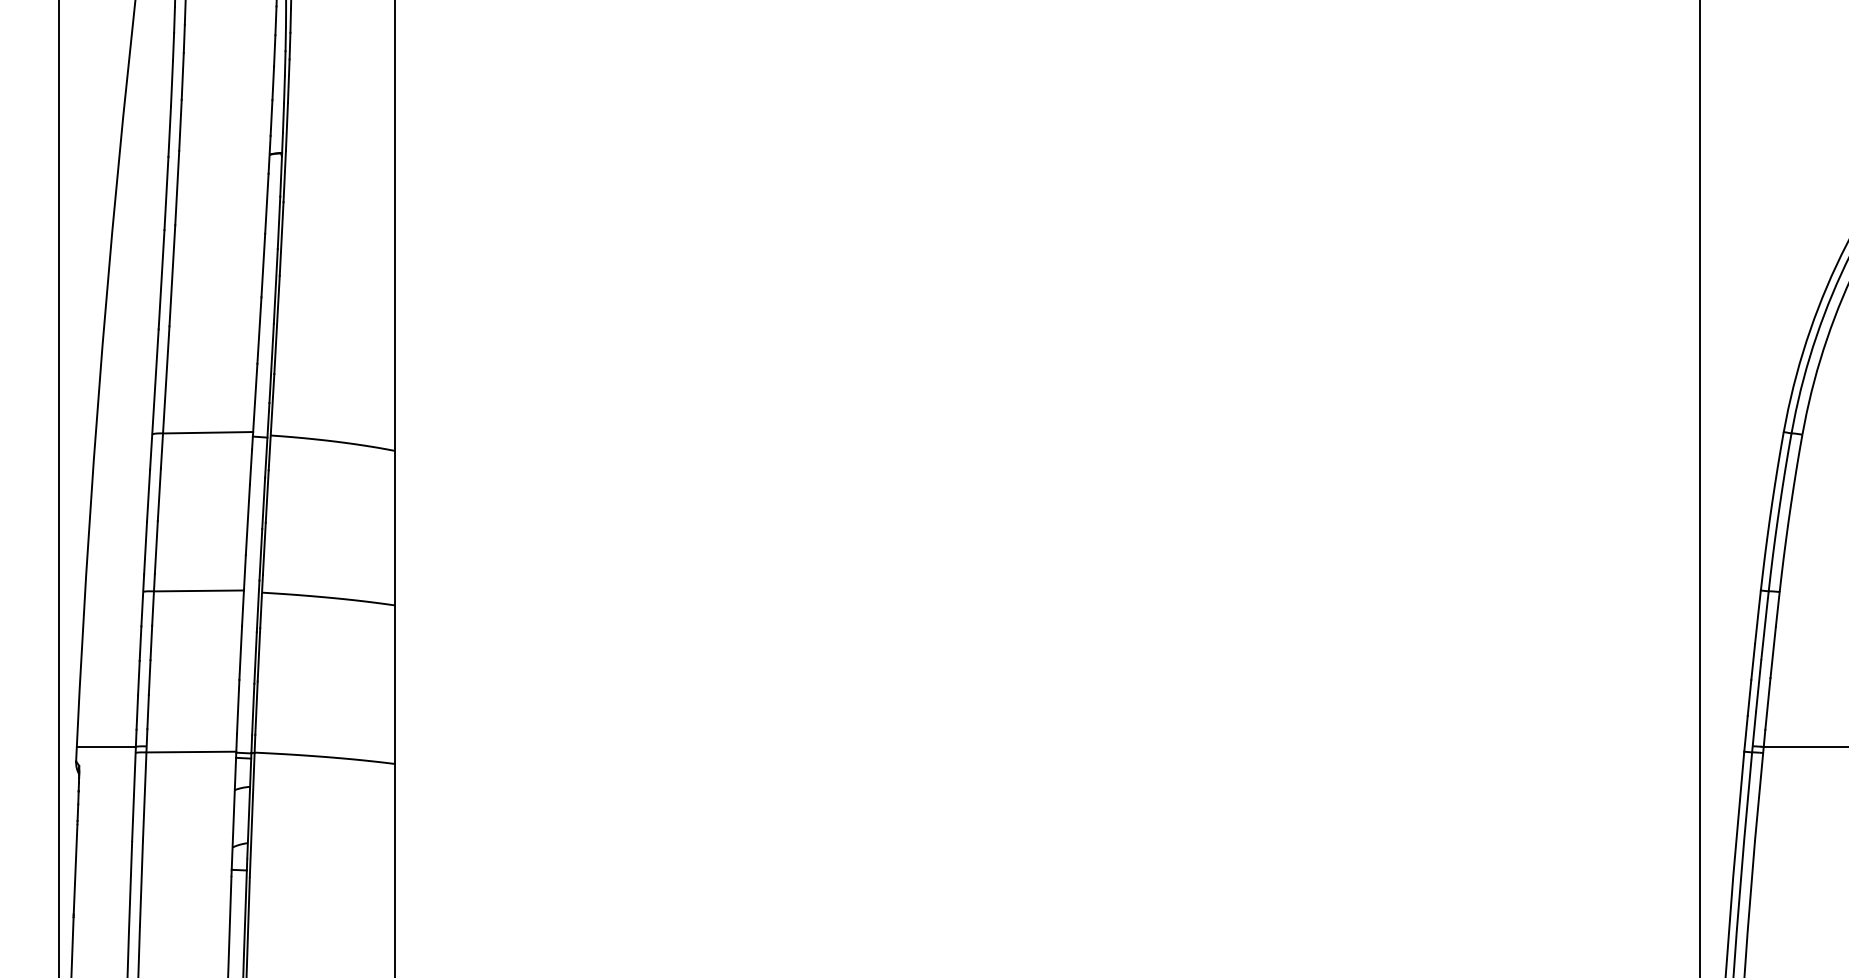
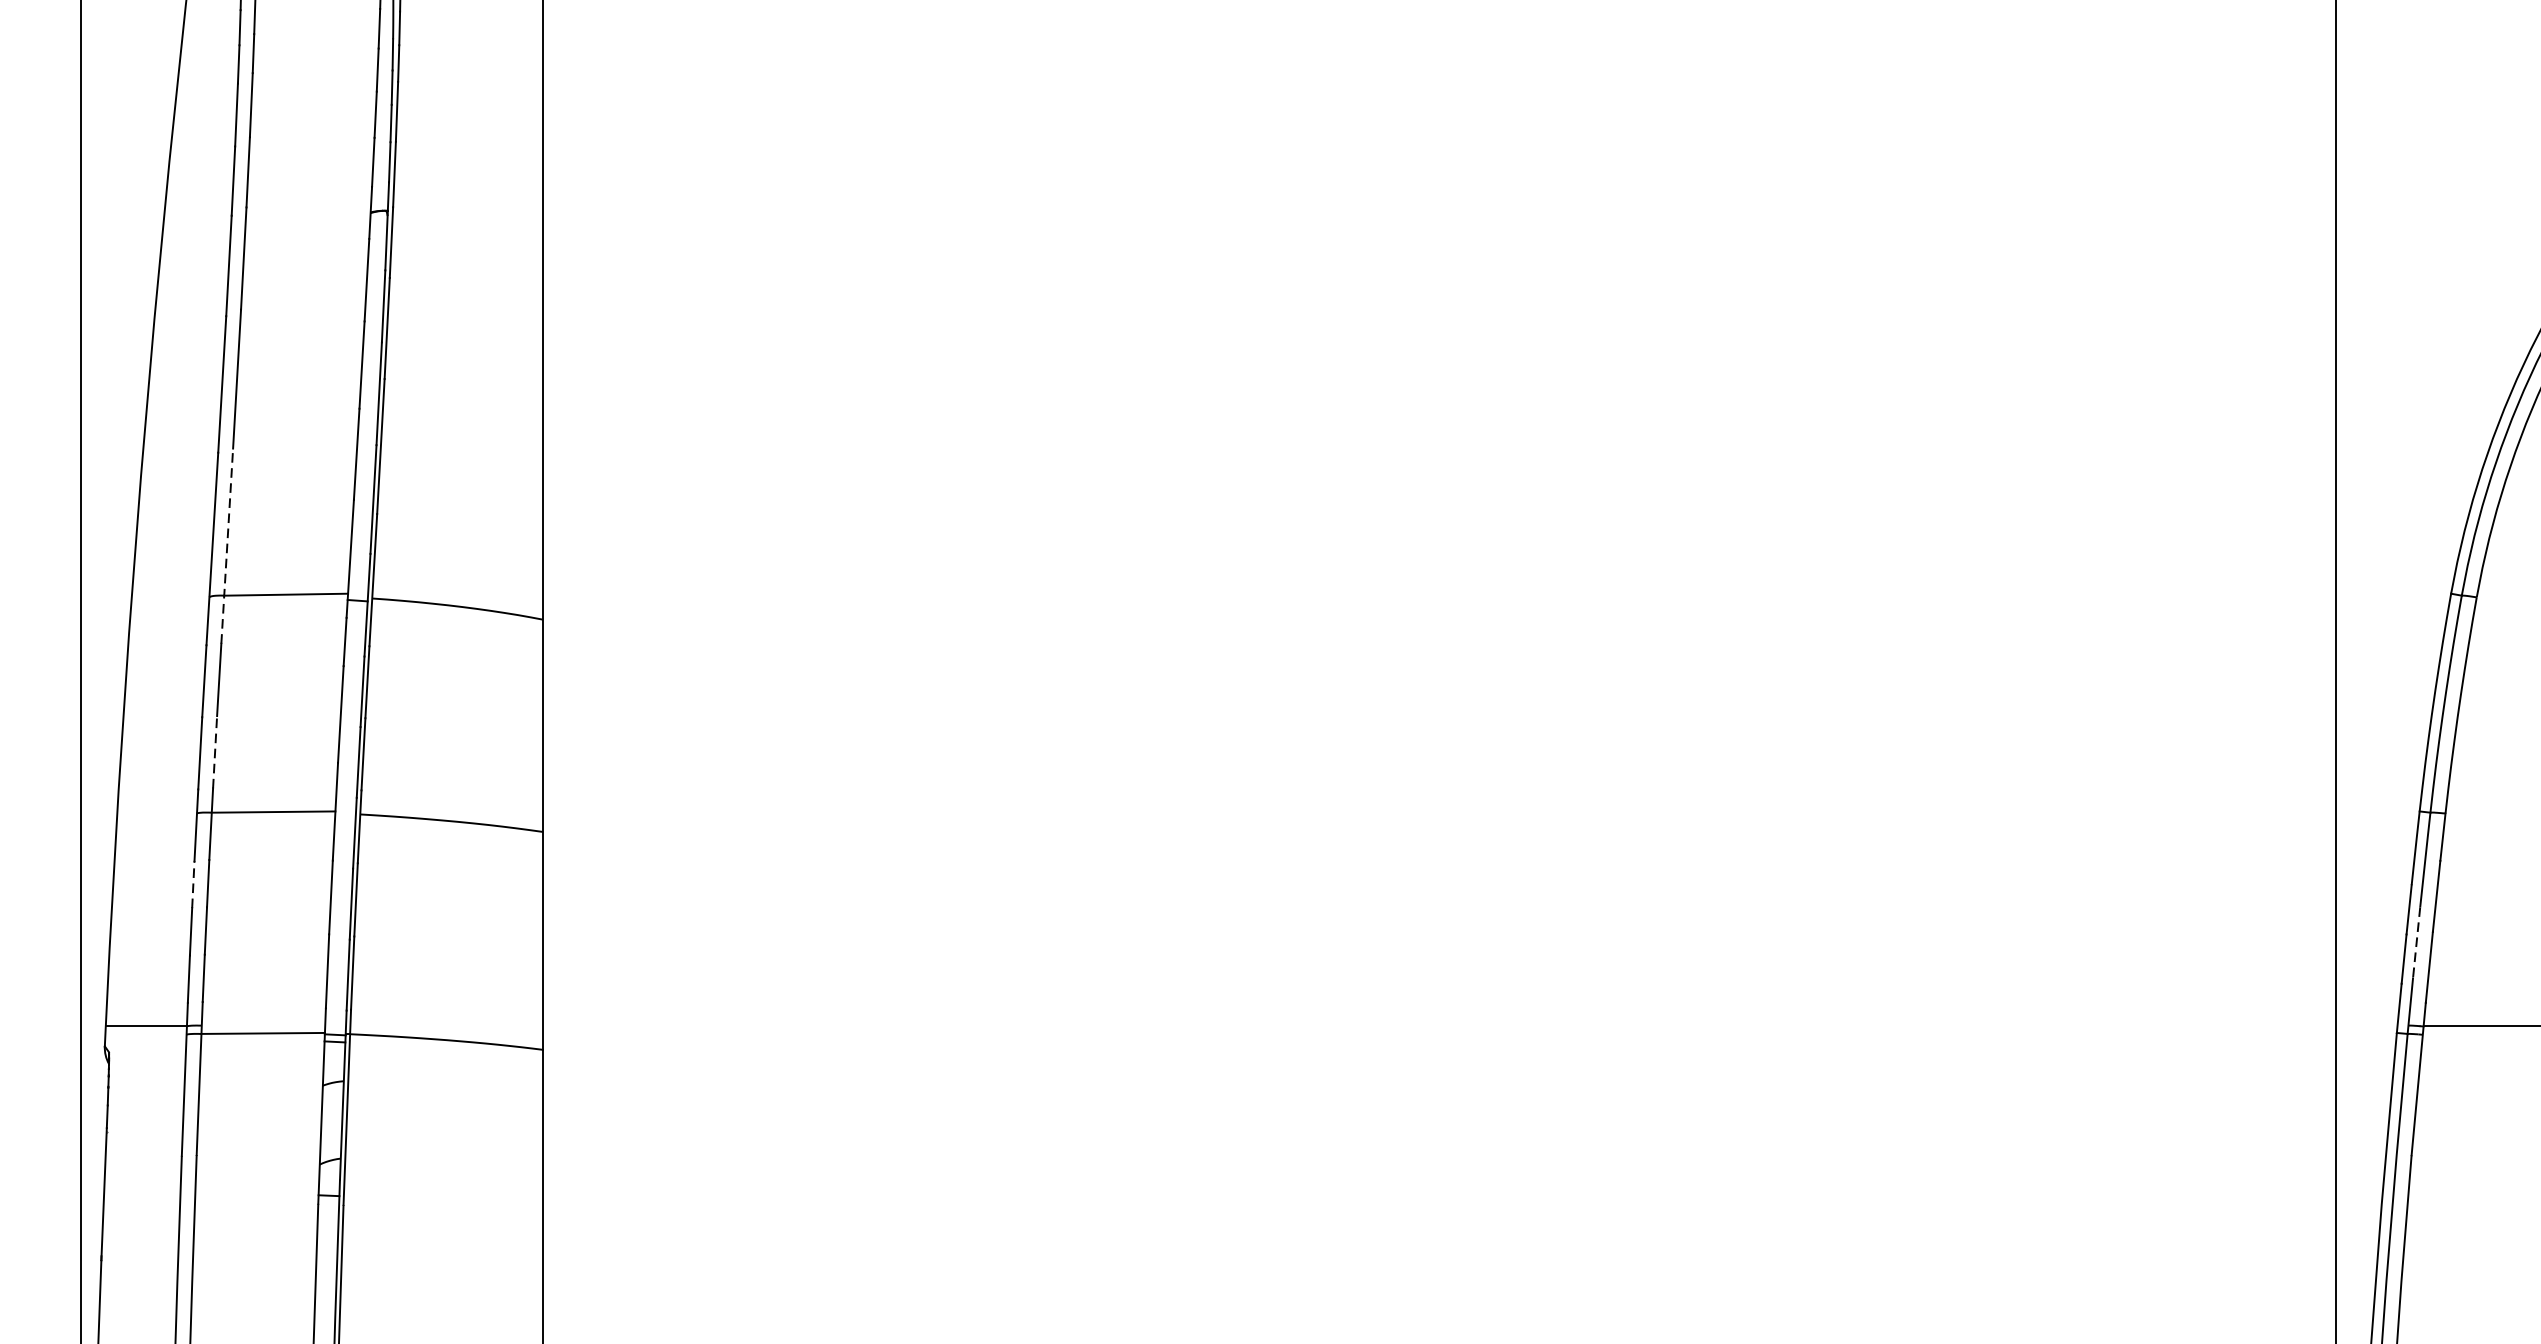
line: (165, 396) -> (227, 544), solid -> dashed
line: (156, 546) -> (215, 751), solid -> dashed
line: (140, 643) -> (193, 884), solid -> dashed
line: (1758, 686) -> (2416, 943), solid -> dashed

